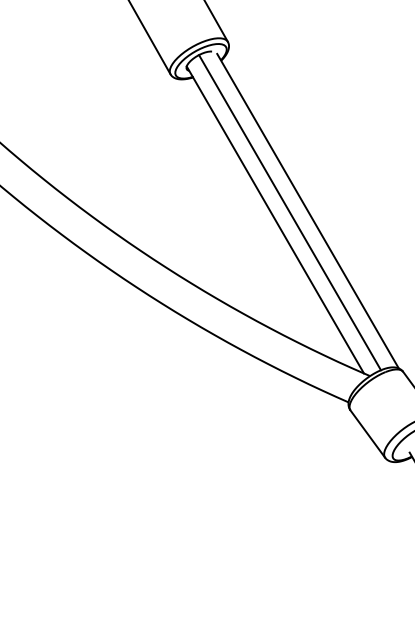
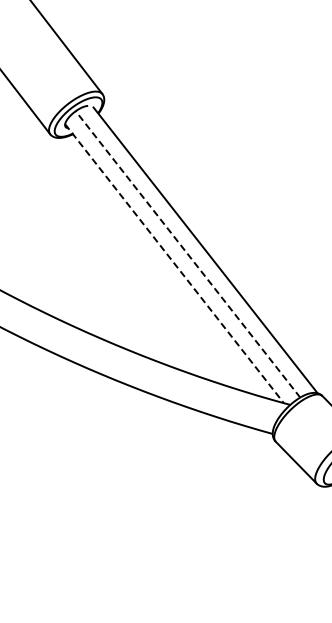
line: (289, 212) -> (187, 254), solid -> dashed
line: (275, 220) -> (174, 264), solid -> dashed

